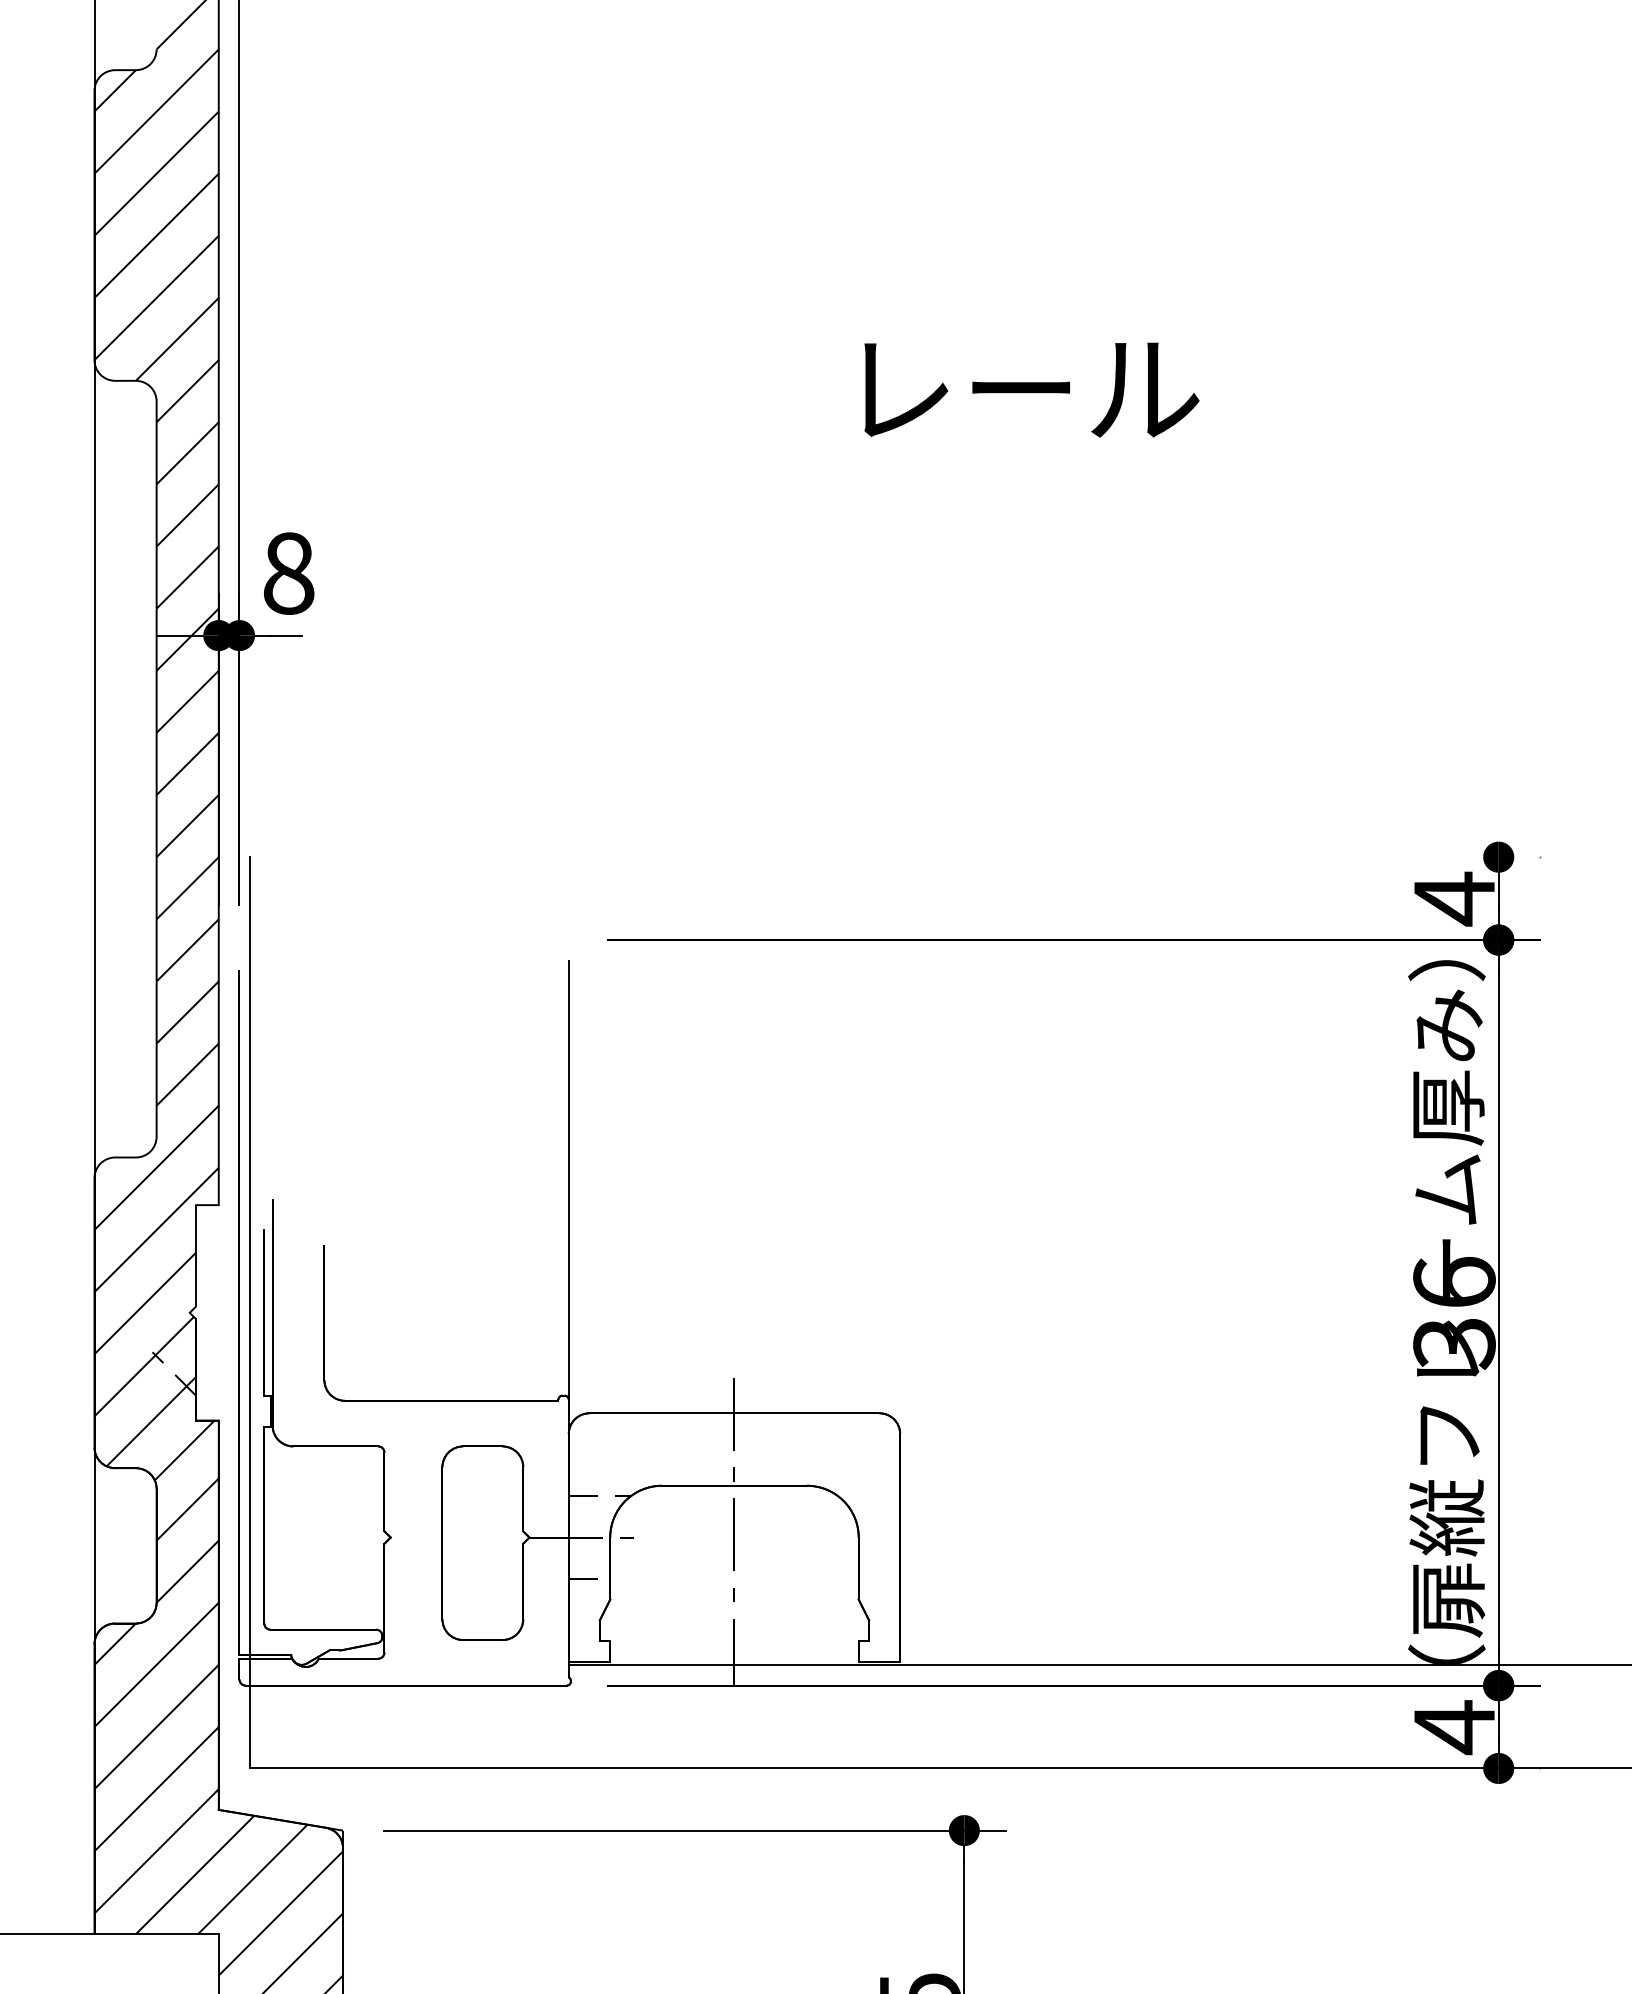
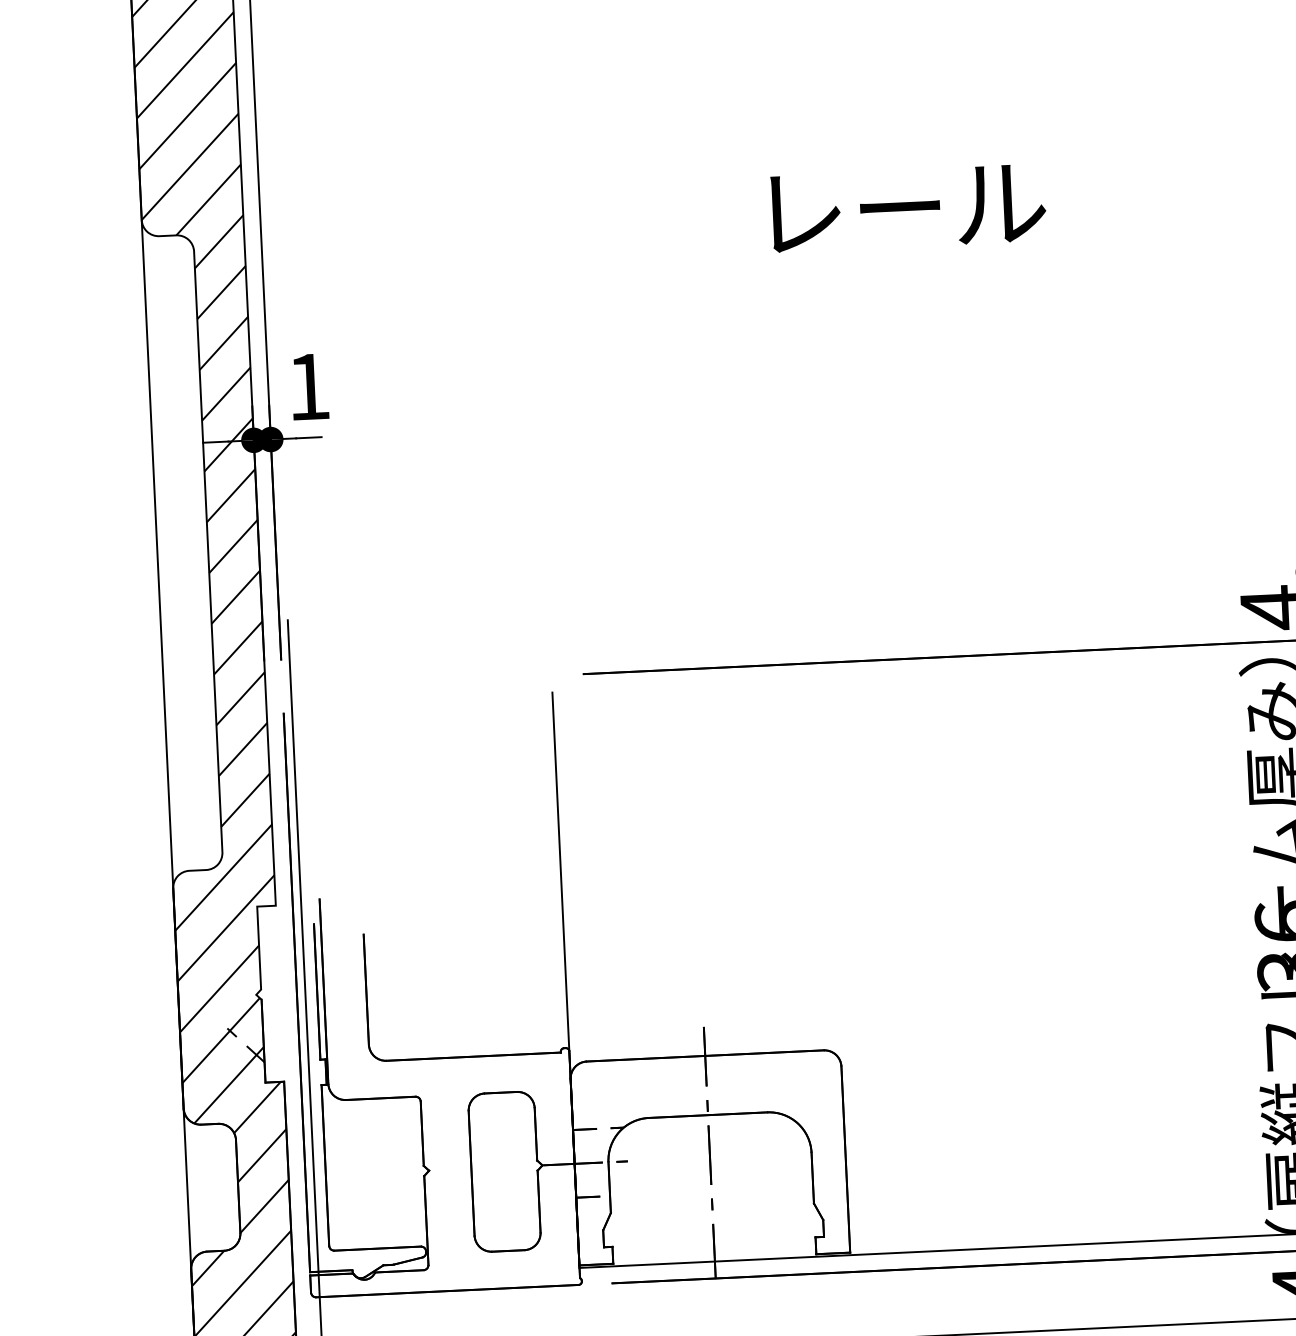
text: (289, 573) -> (309, 386), 8 -> 1

